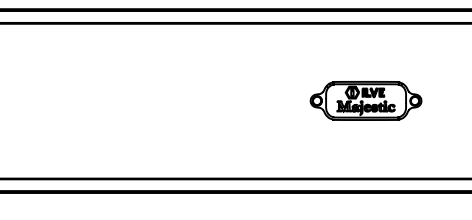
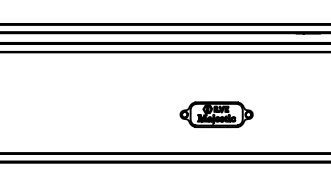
part: (365, 100) -> (216, 114), moved

